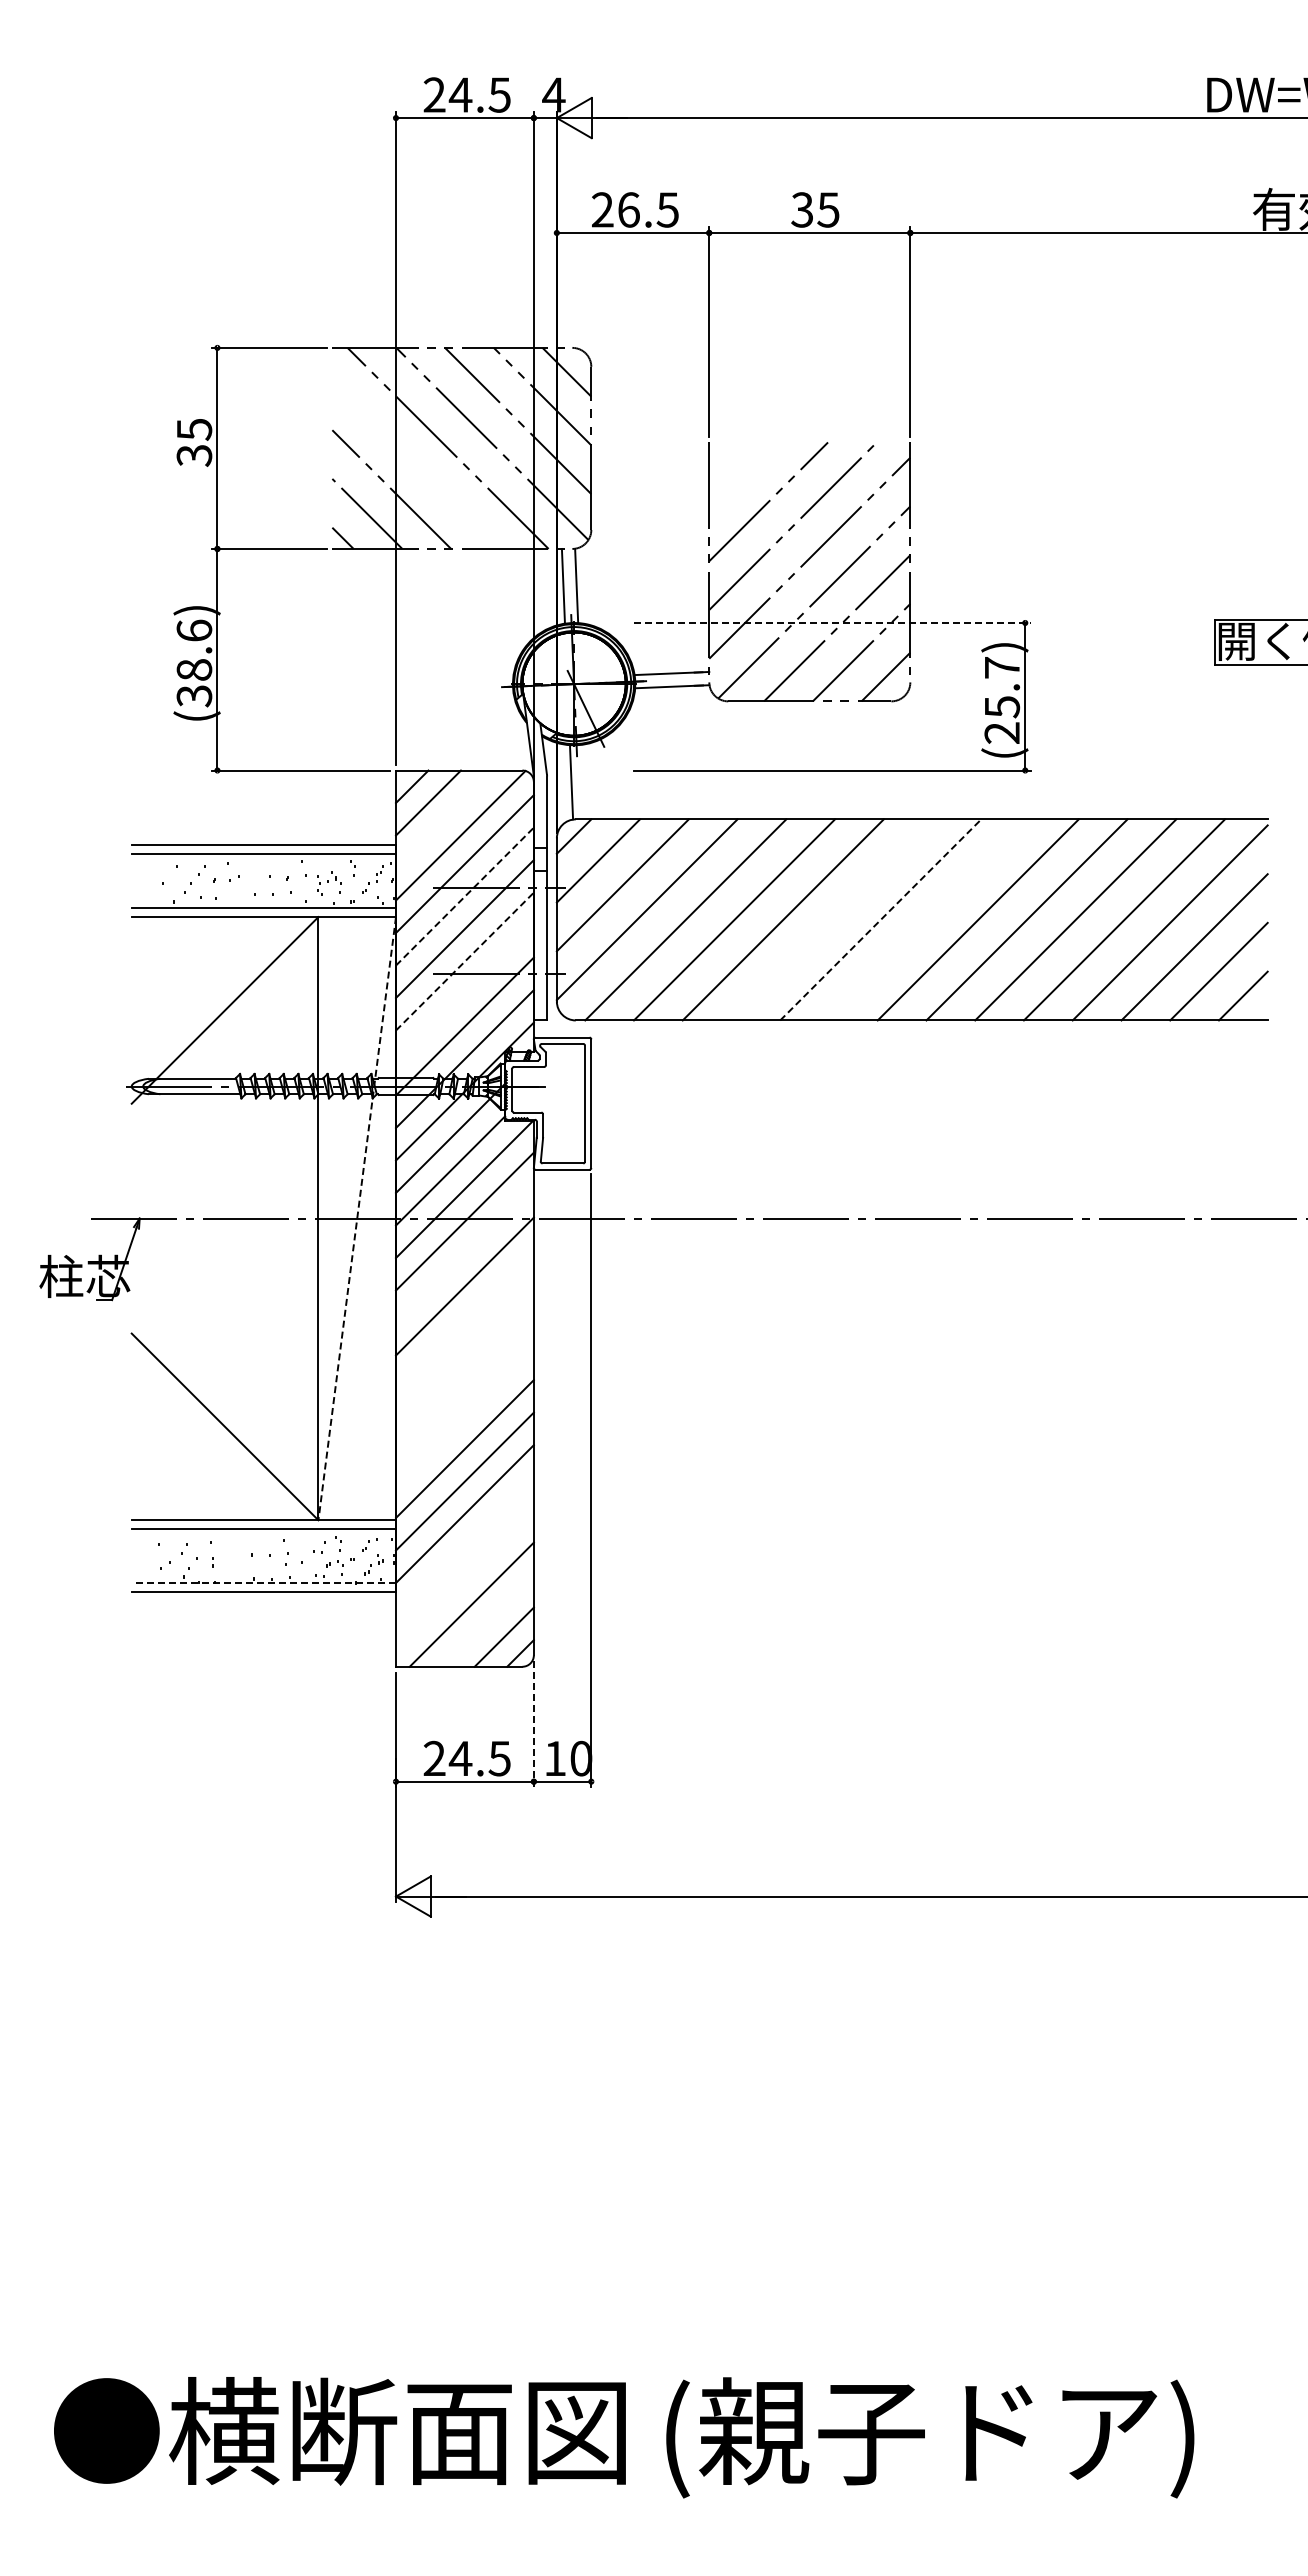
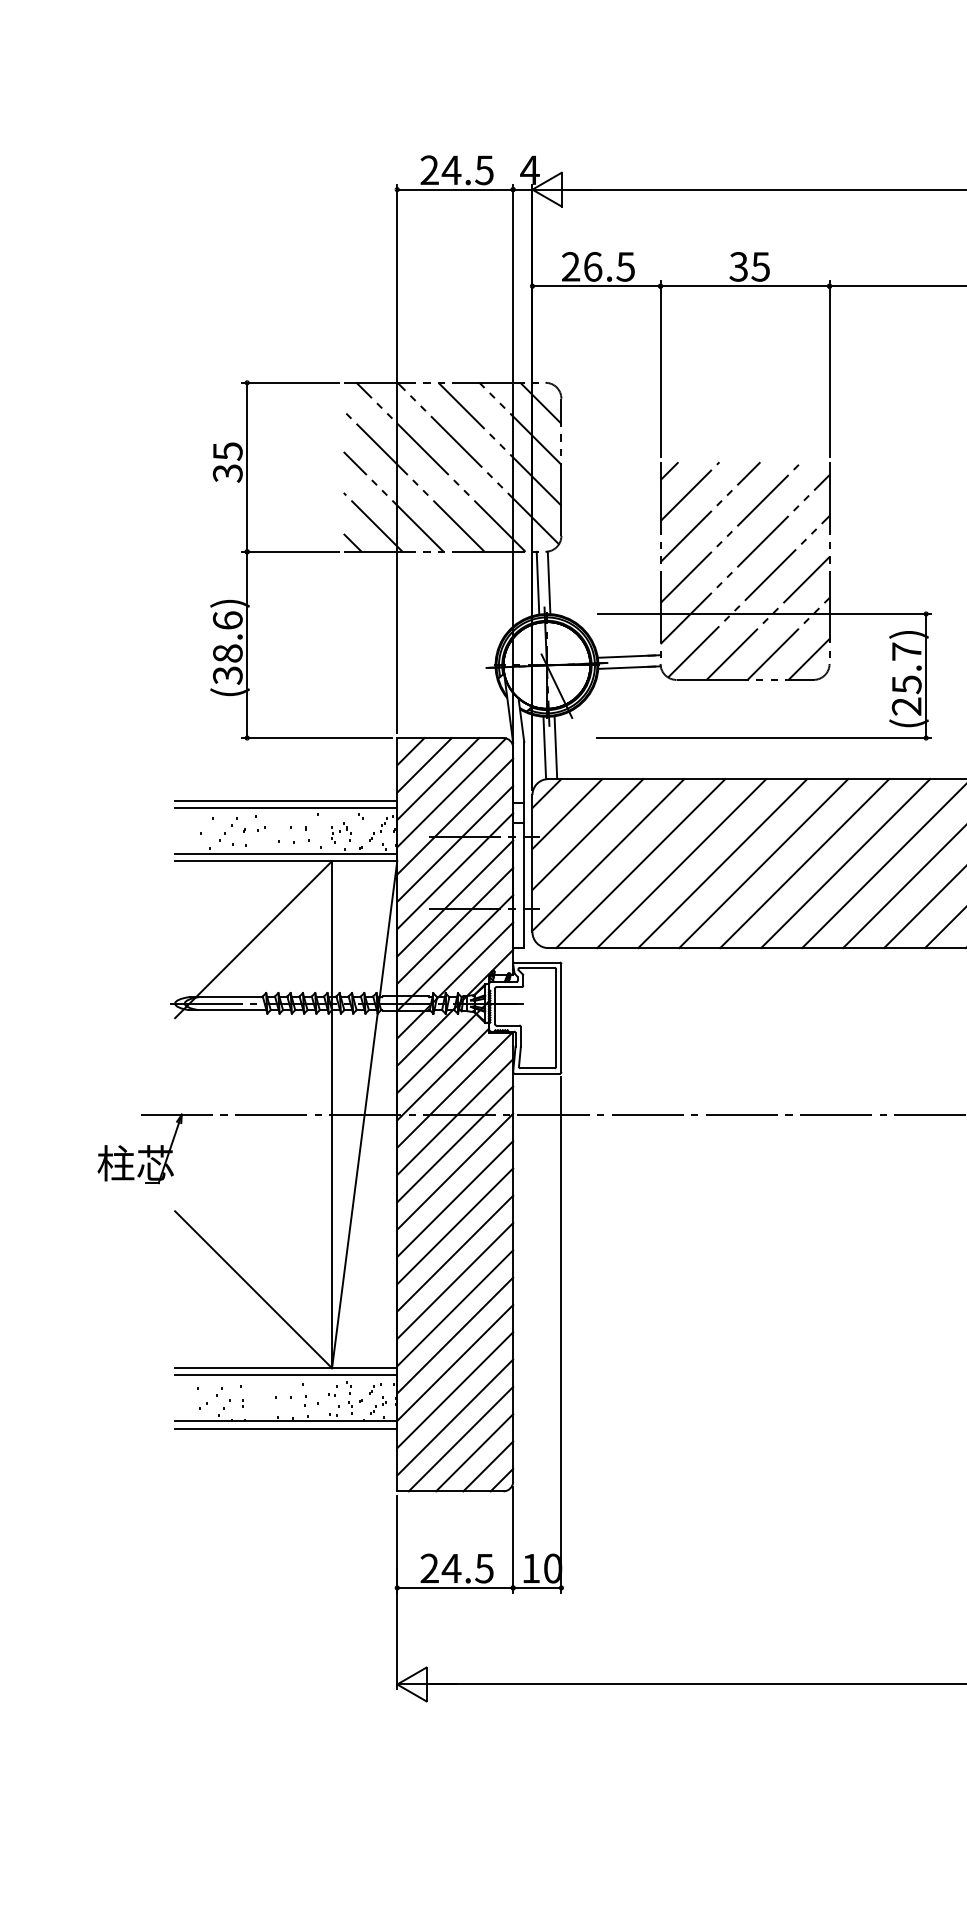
line: (719, 452) -> (669, 470), added
line: (415, 464) -> (413, 480), added
line: (744, 477) -> (690, 491), added
line: (833, 622) -> (764, 613), dashed -> solid
line: (584, 781) -> (555, 747), added
line: (444, 819) -> (438, 779), added
line: (465, 896) -> (455, 843), dashed -> solid
line: (831, 919) -> (763, 863), added
line: (881, 919) -> (805, 863), dashed -> solid
line: (929, 919) -> (845, 863), added
line: (465, 961) -> (455, 898), dashed -> solid
line: (464, 994) -> (454, 926), added
line: (357, 1219) -> (364, 1115), dashed -> solid
line: (464, 1254) -> (454, 1144), added
line: (464, 1319) -> (454, 1199), added
line: (464, 1351) -> (454, 1226), added
line: (464, 1384) -> (454, 1254), added
line: (464, 1416) -> (454, 1280), added
line: (464, 1546) -> (454, 1390), added
line: (464, 1578) -> (454, 1417), added
line: (263, 1583) -> (285, 1421), dashed -> solid
line: (487, 1620) -> (474, 1452), added
line: (533, 1724) -> (512, 1539), dashed -> solid

